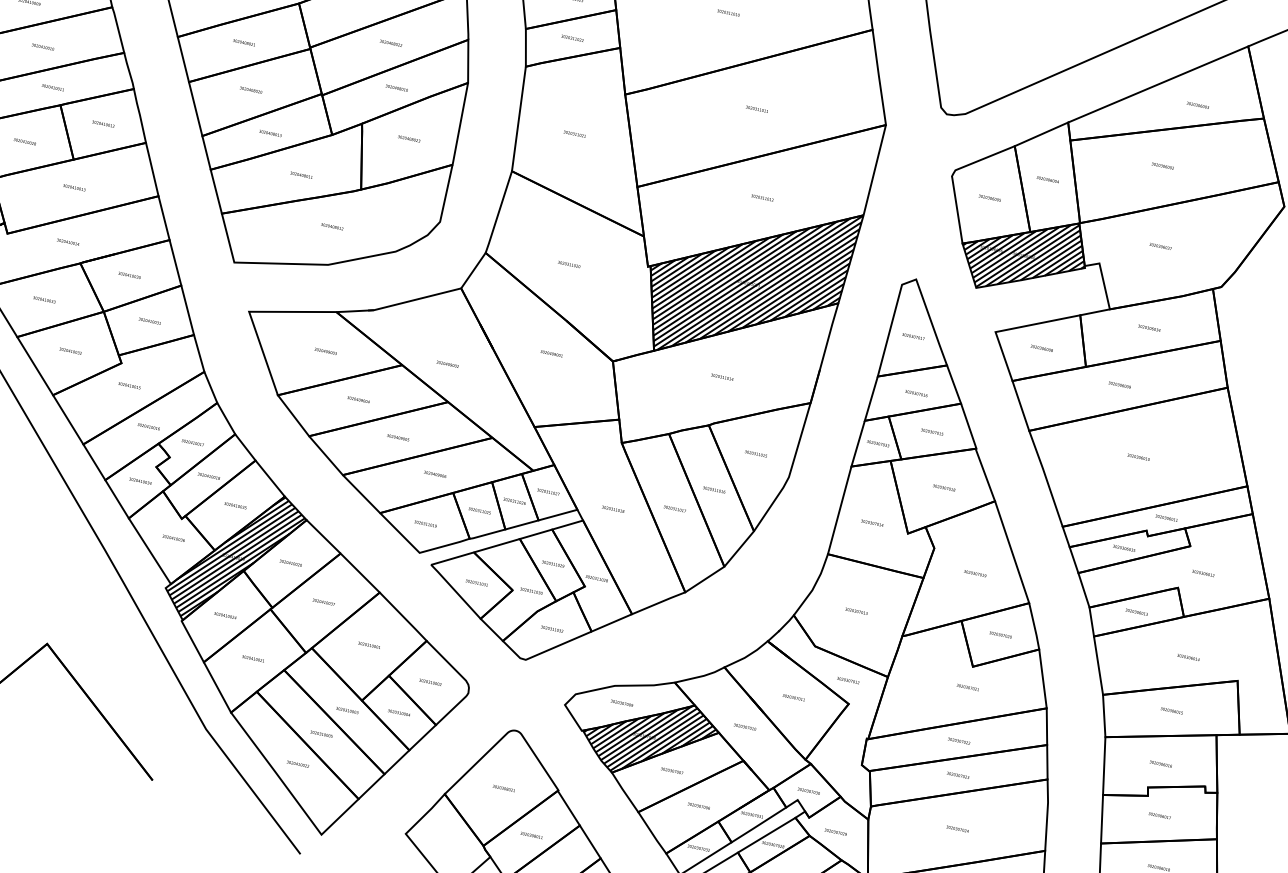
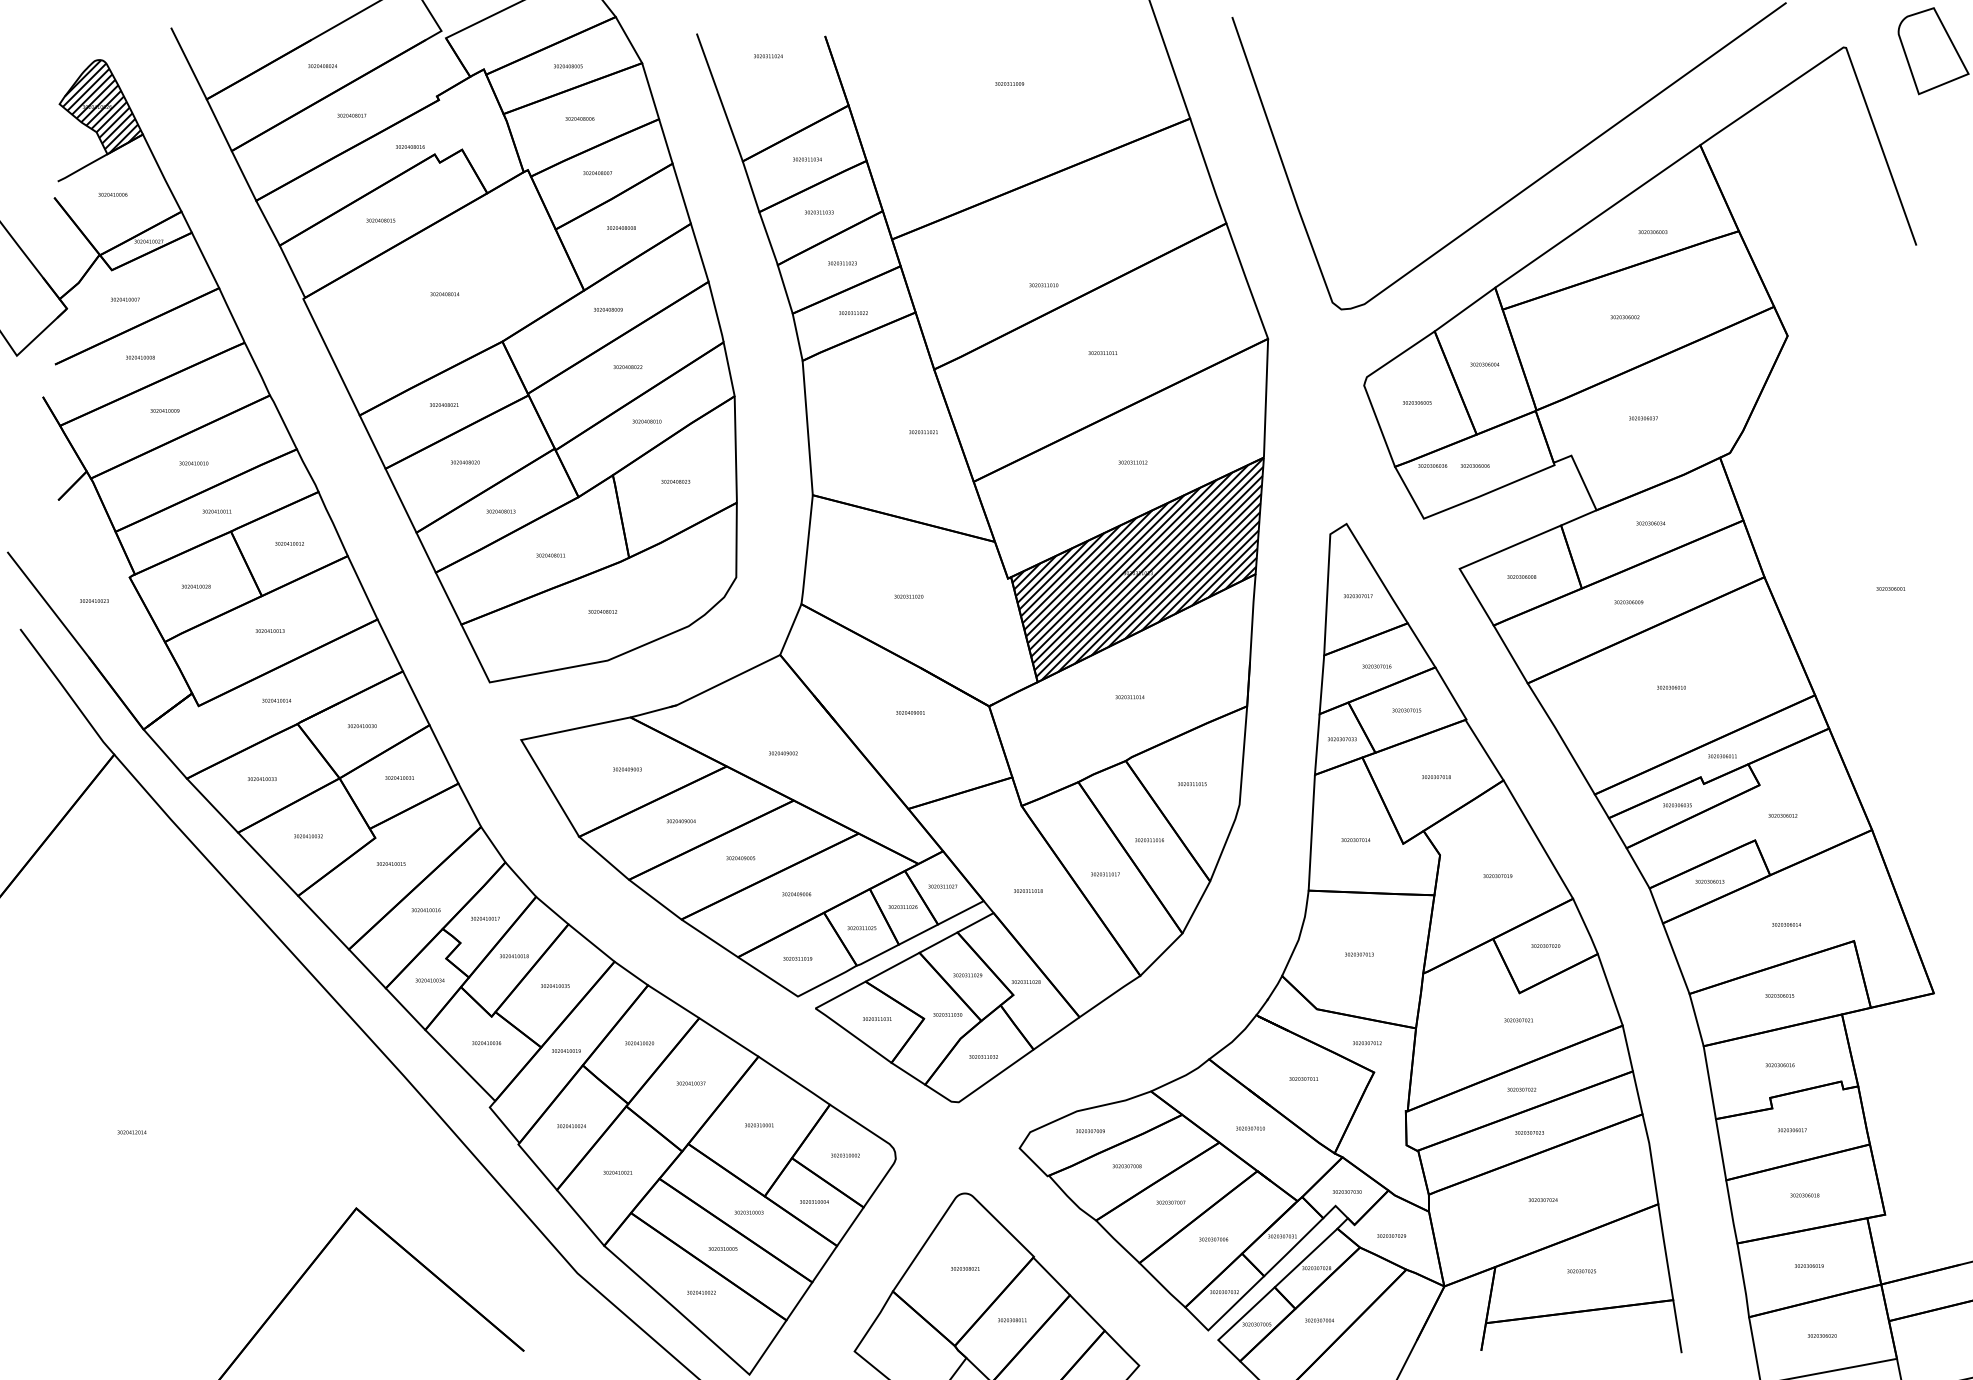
text: (728, 13) -> (1043, 285), moved
text: (574, 134) -> (923, 432), moved
hatch: (1023, 255) -> (1474, 465), removed
hatch: (235, 557) -> (568, 1050), removed
hatch: (648, 737) -> (1132, 1167), removed

